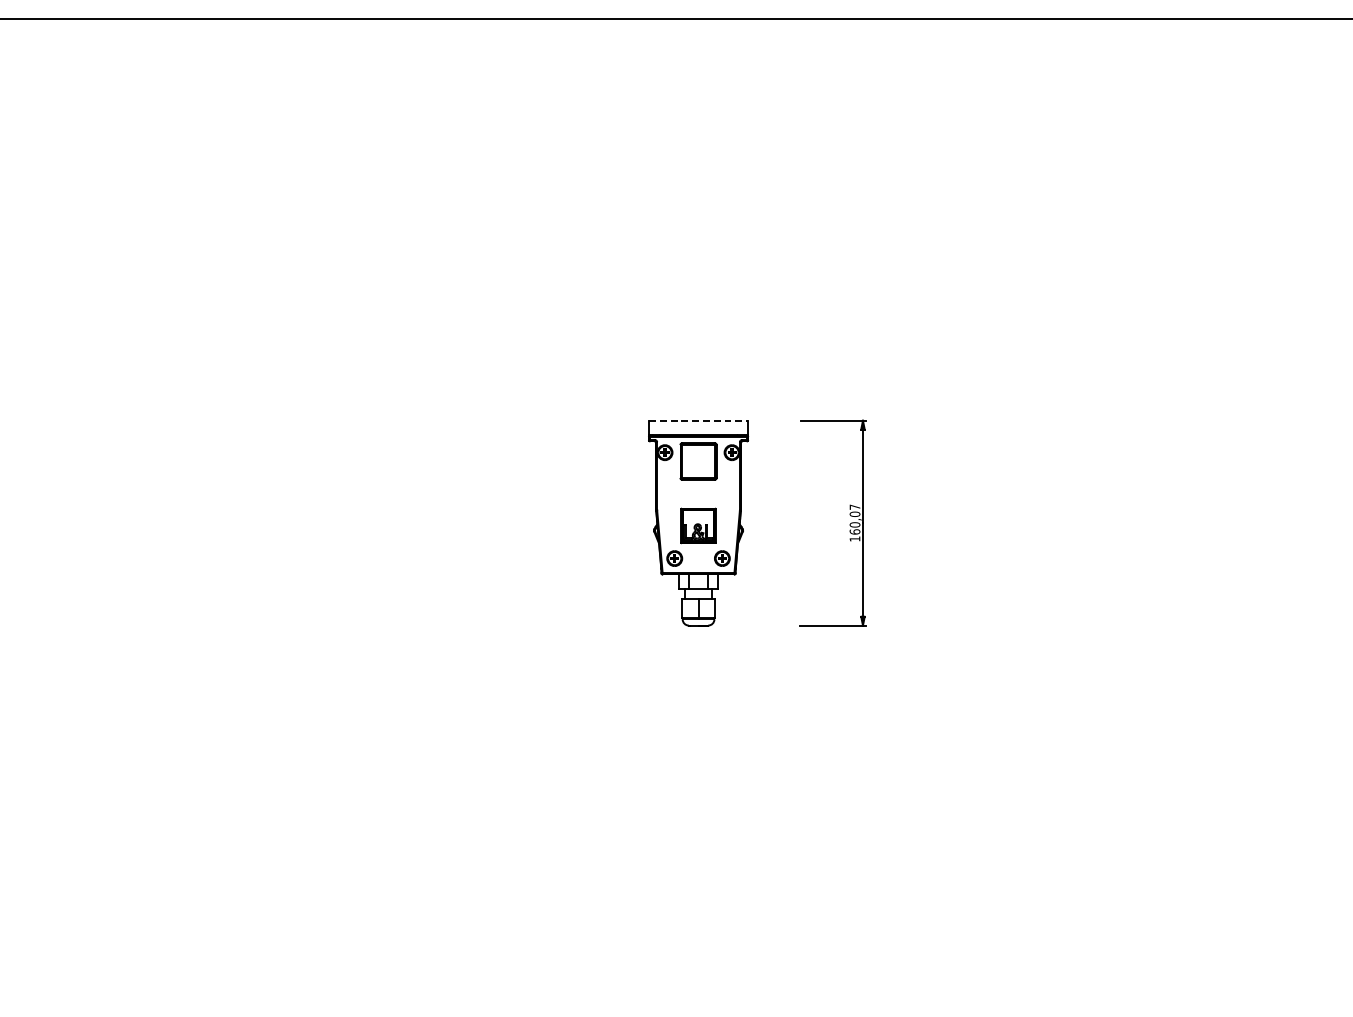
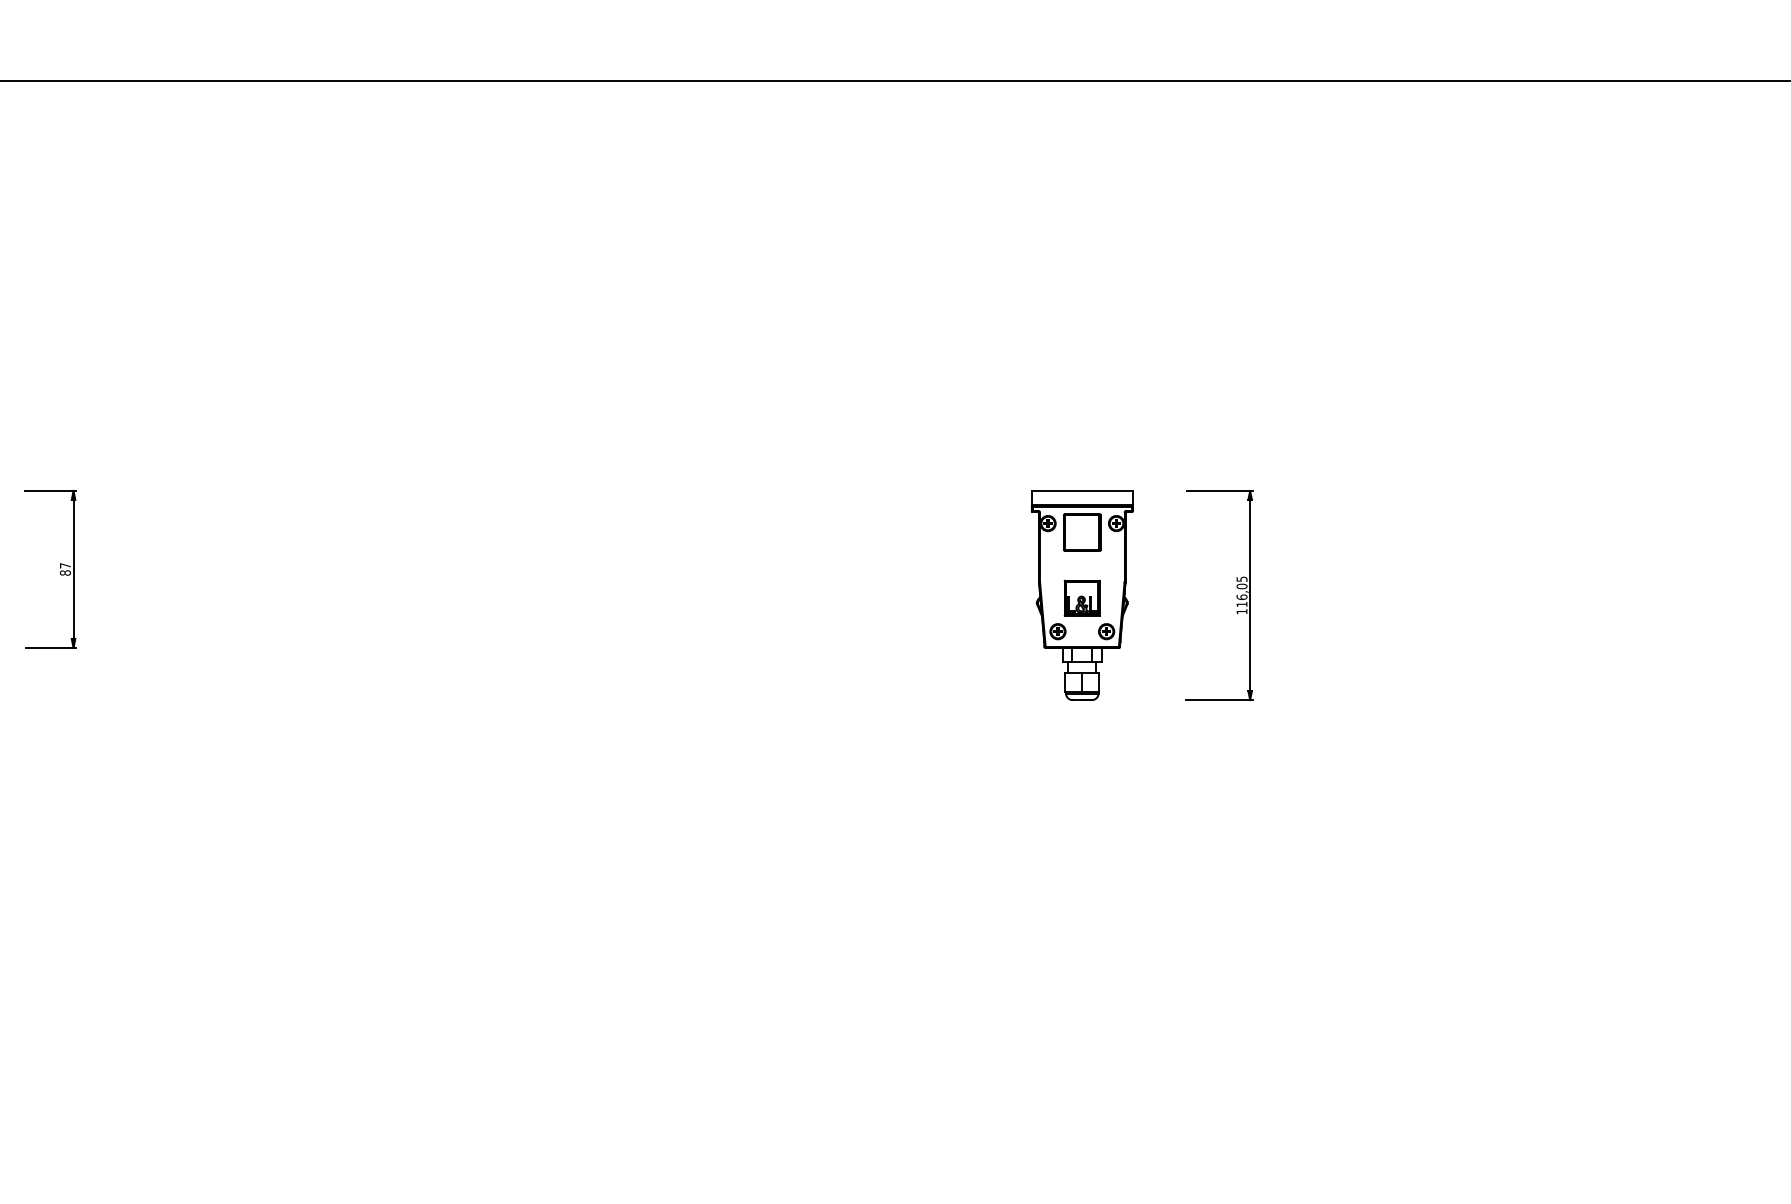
line: (698, 420) -> (1082, 490), dashed -> solid
text: (854, 519) -> (1241, 591), 160,07 -> 116,05

